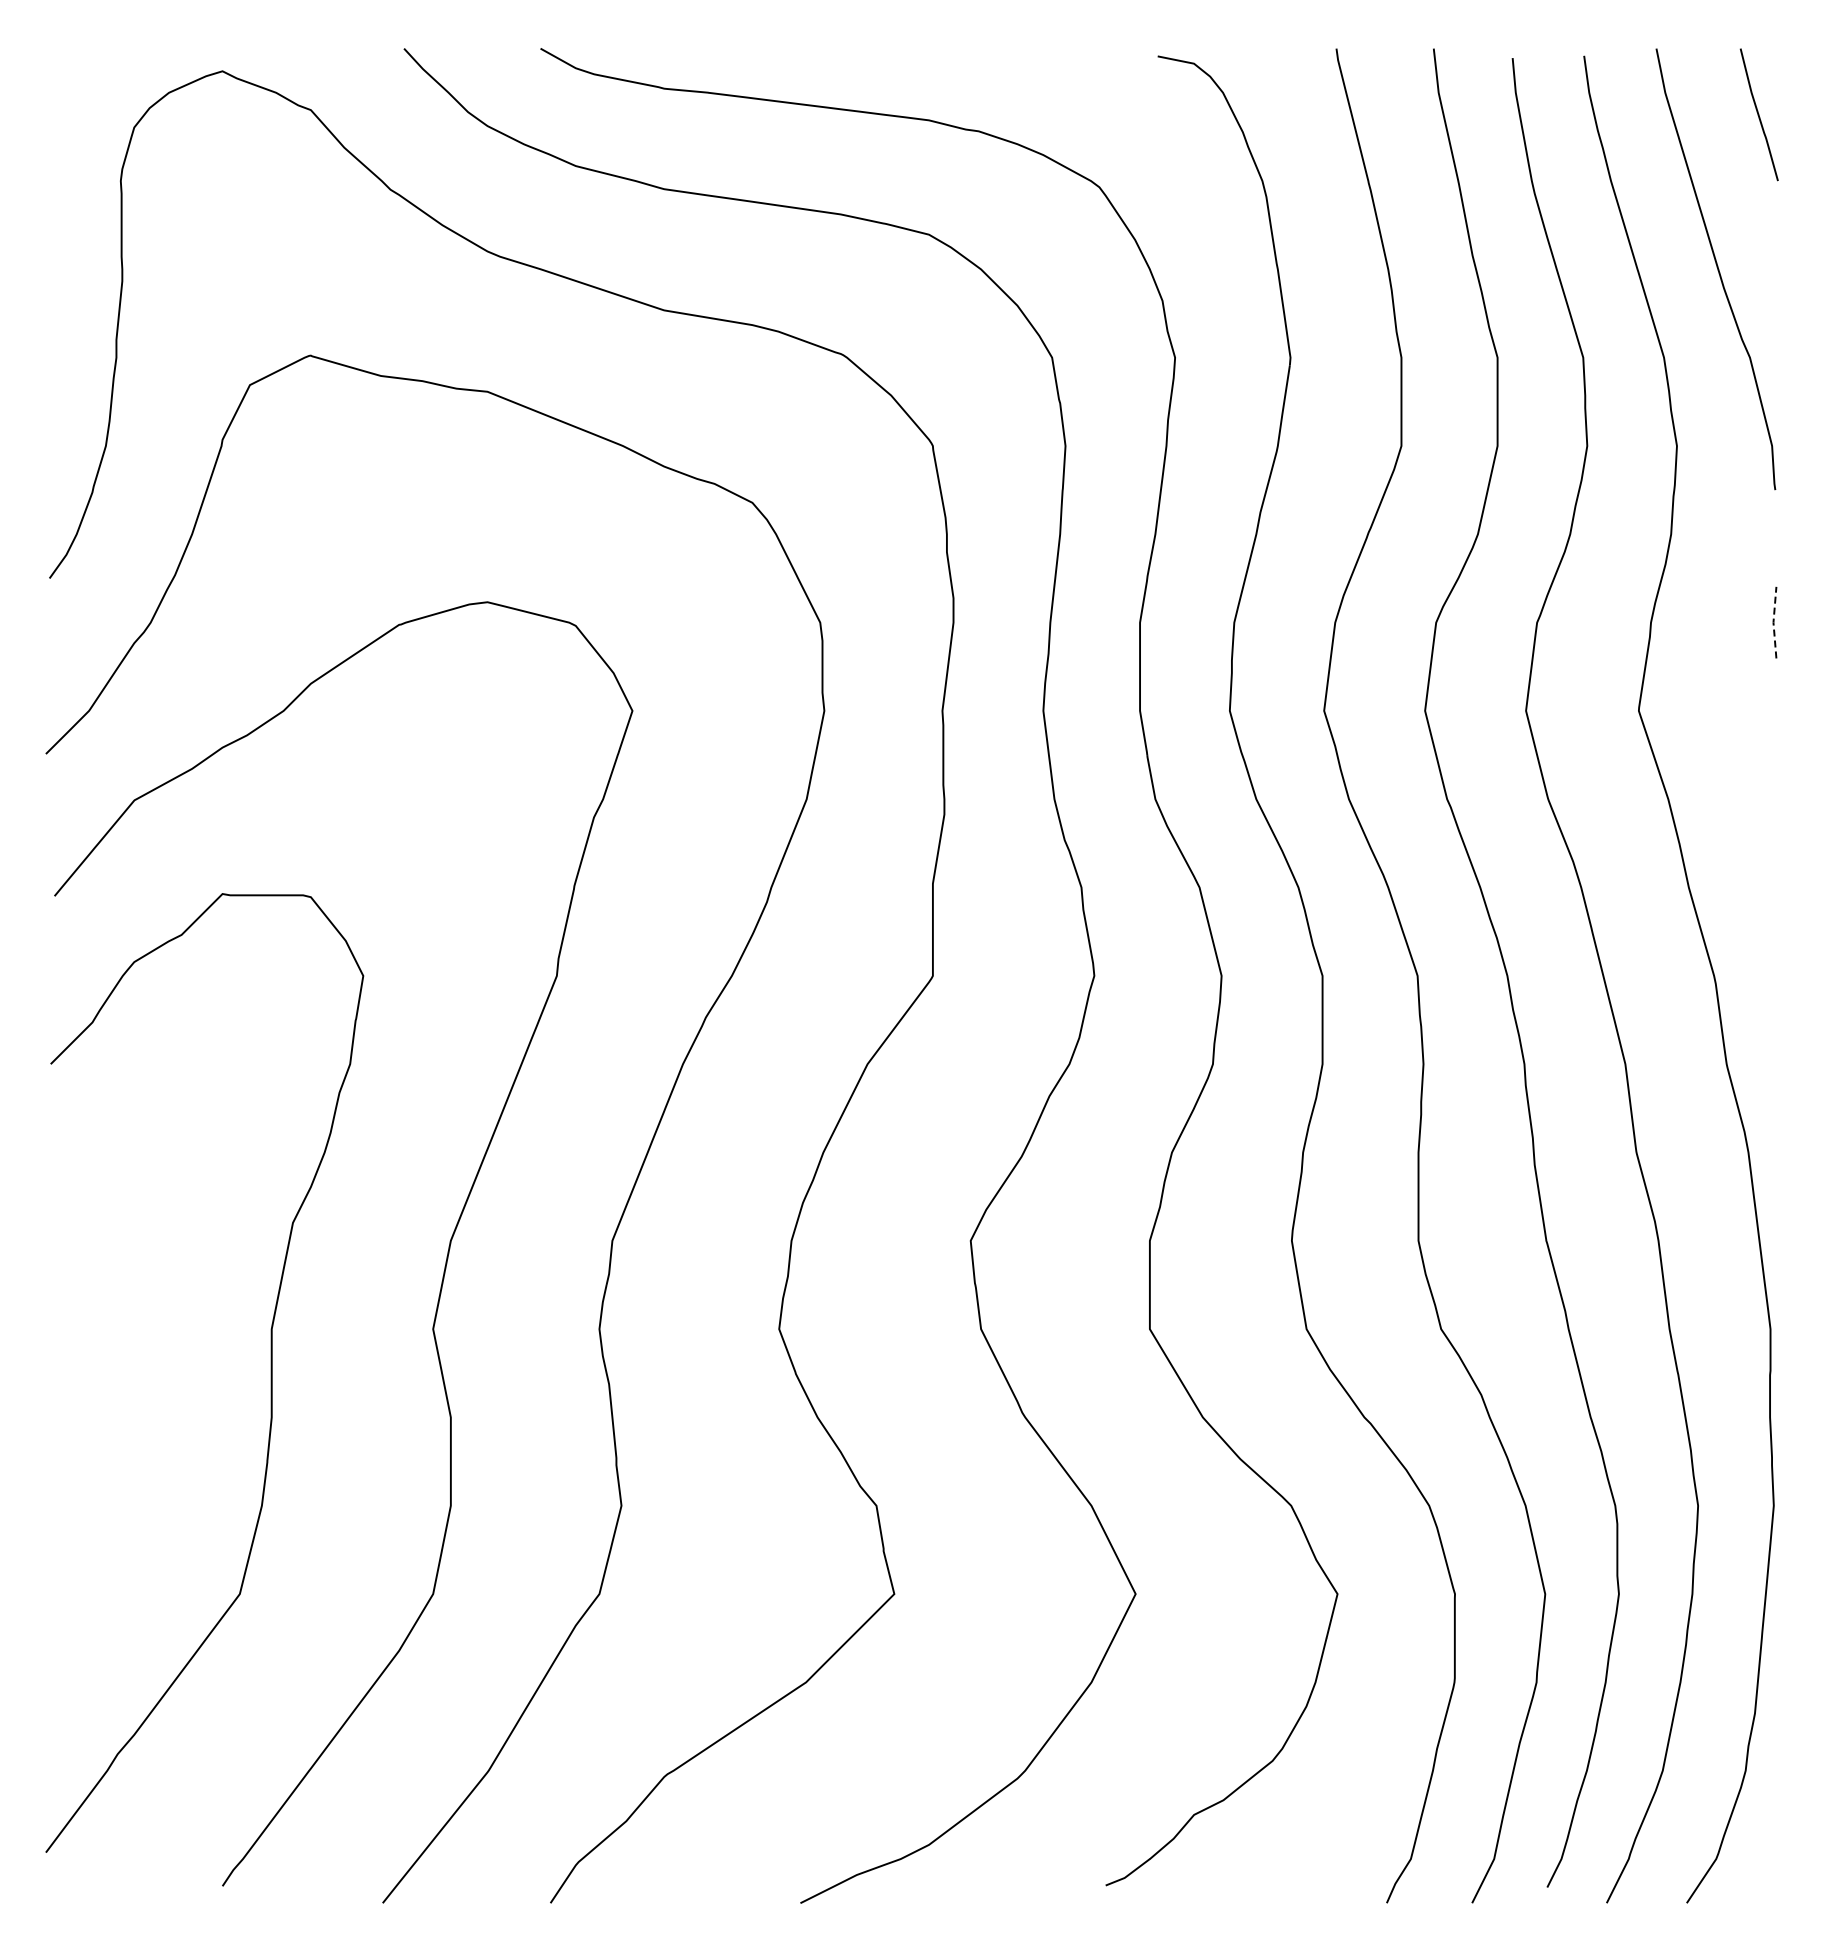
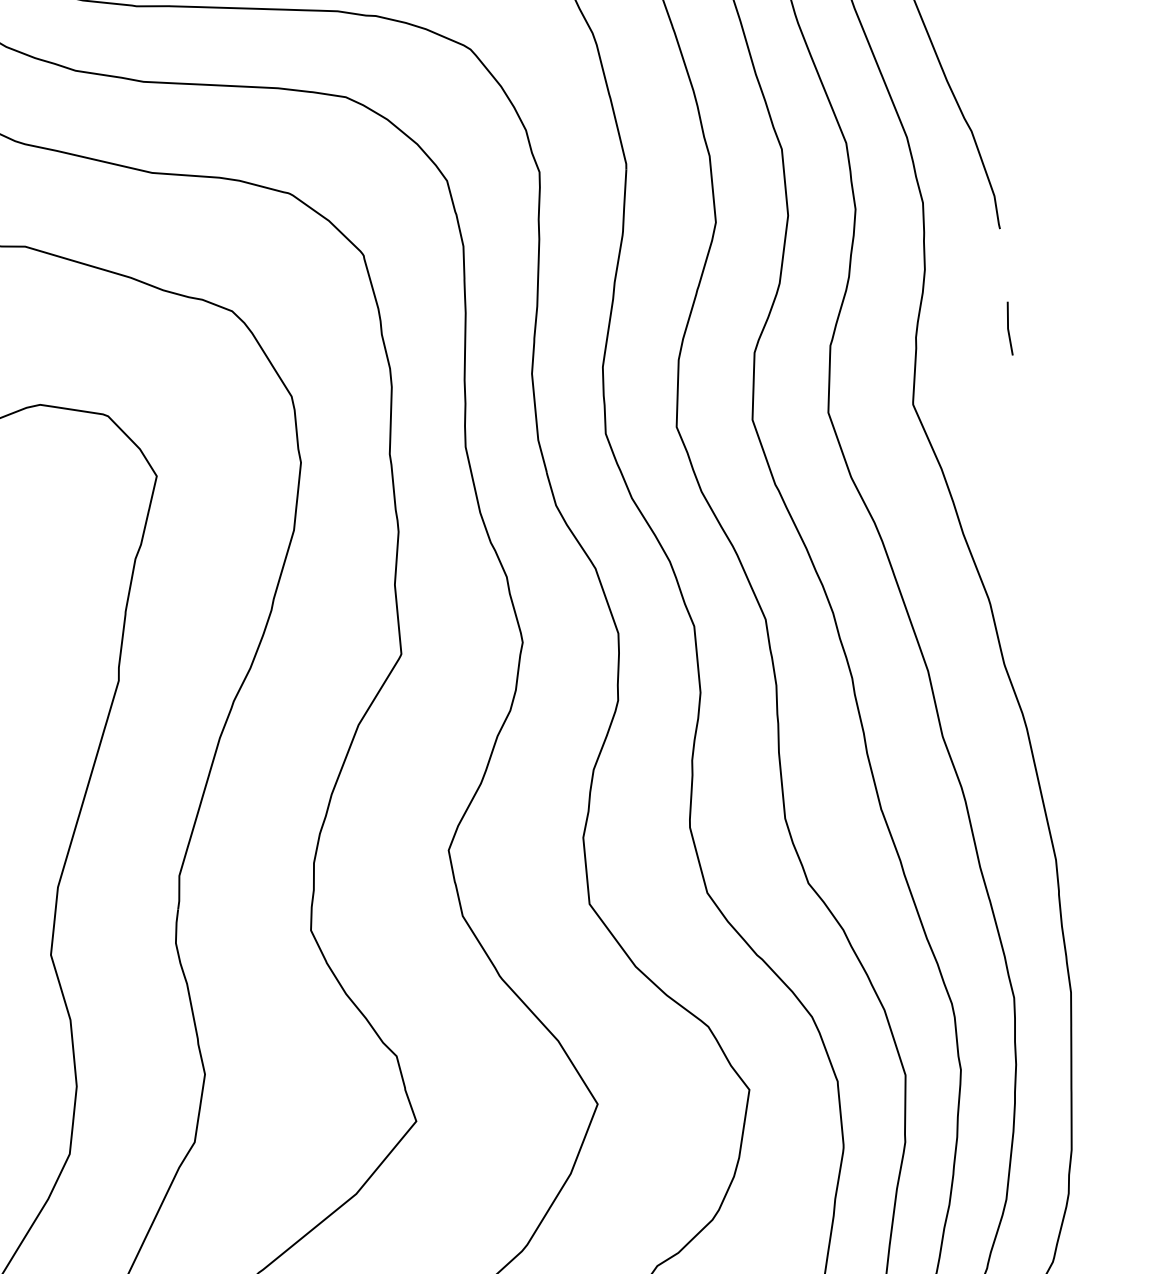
line: (1773, 622) -> (1008, 328), dashed -> solid

